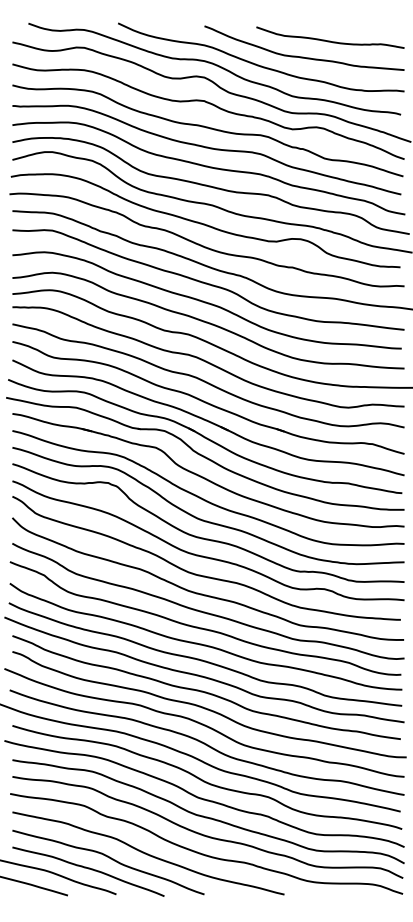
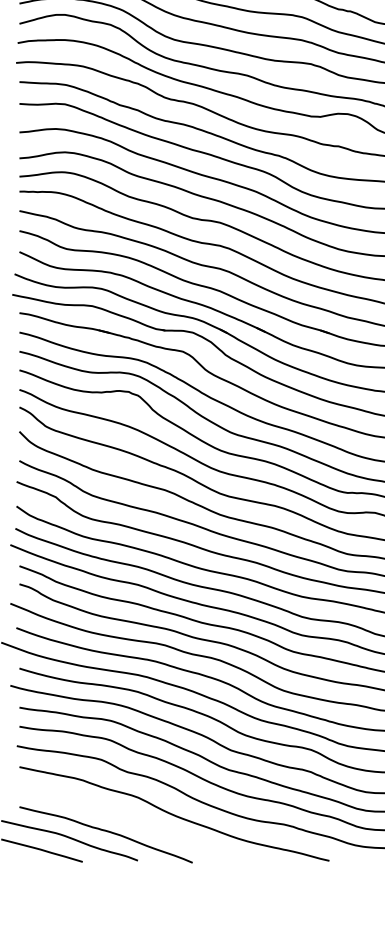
curve: (110, 859) -> (131, 820), removed

